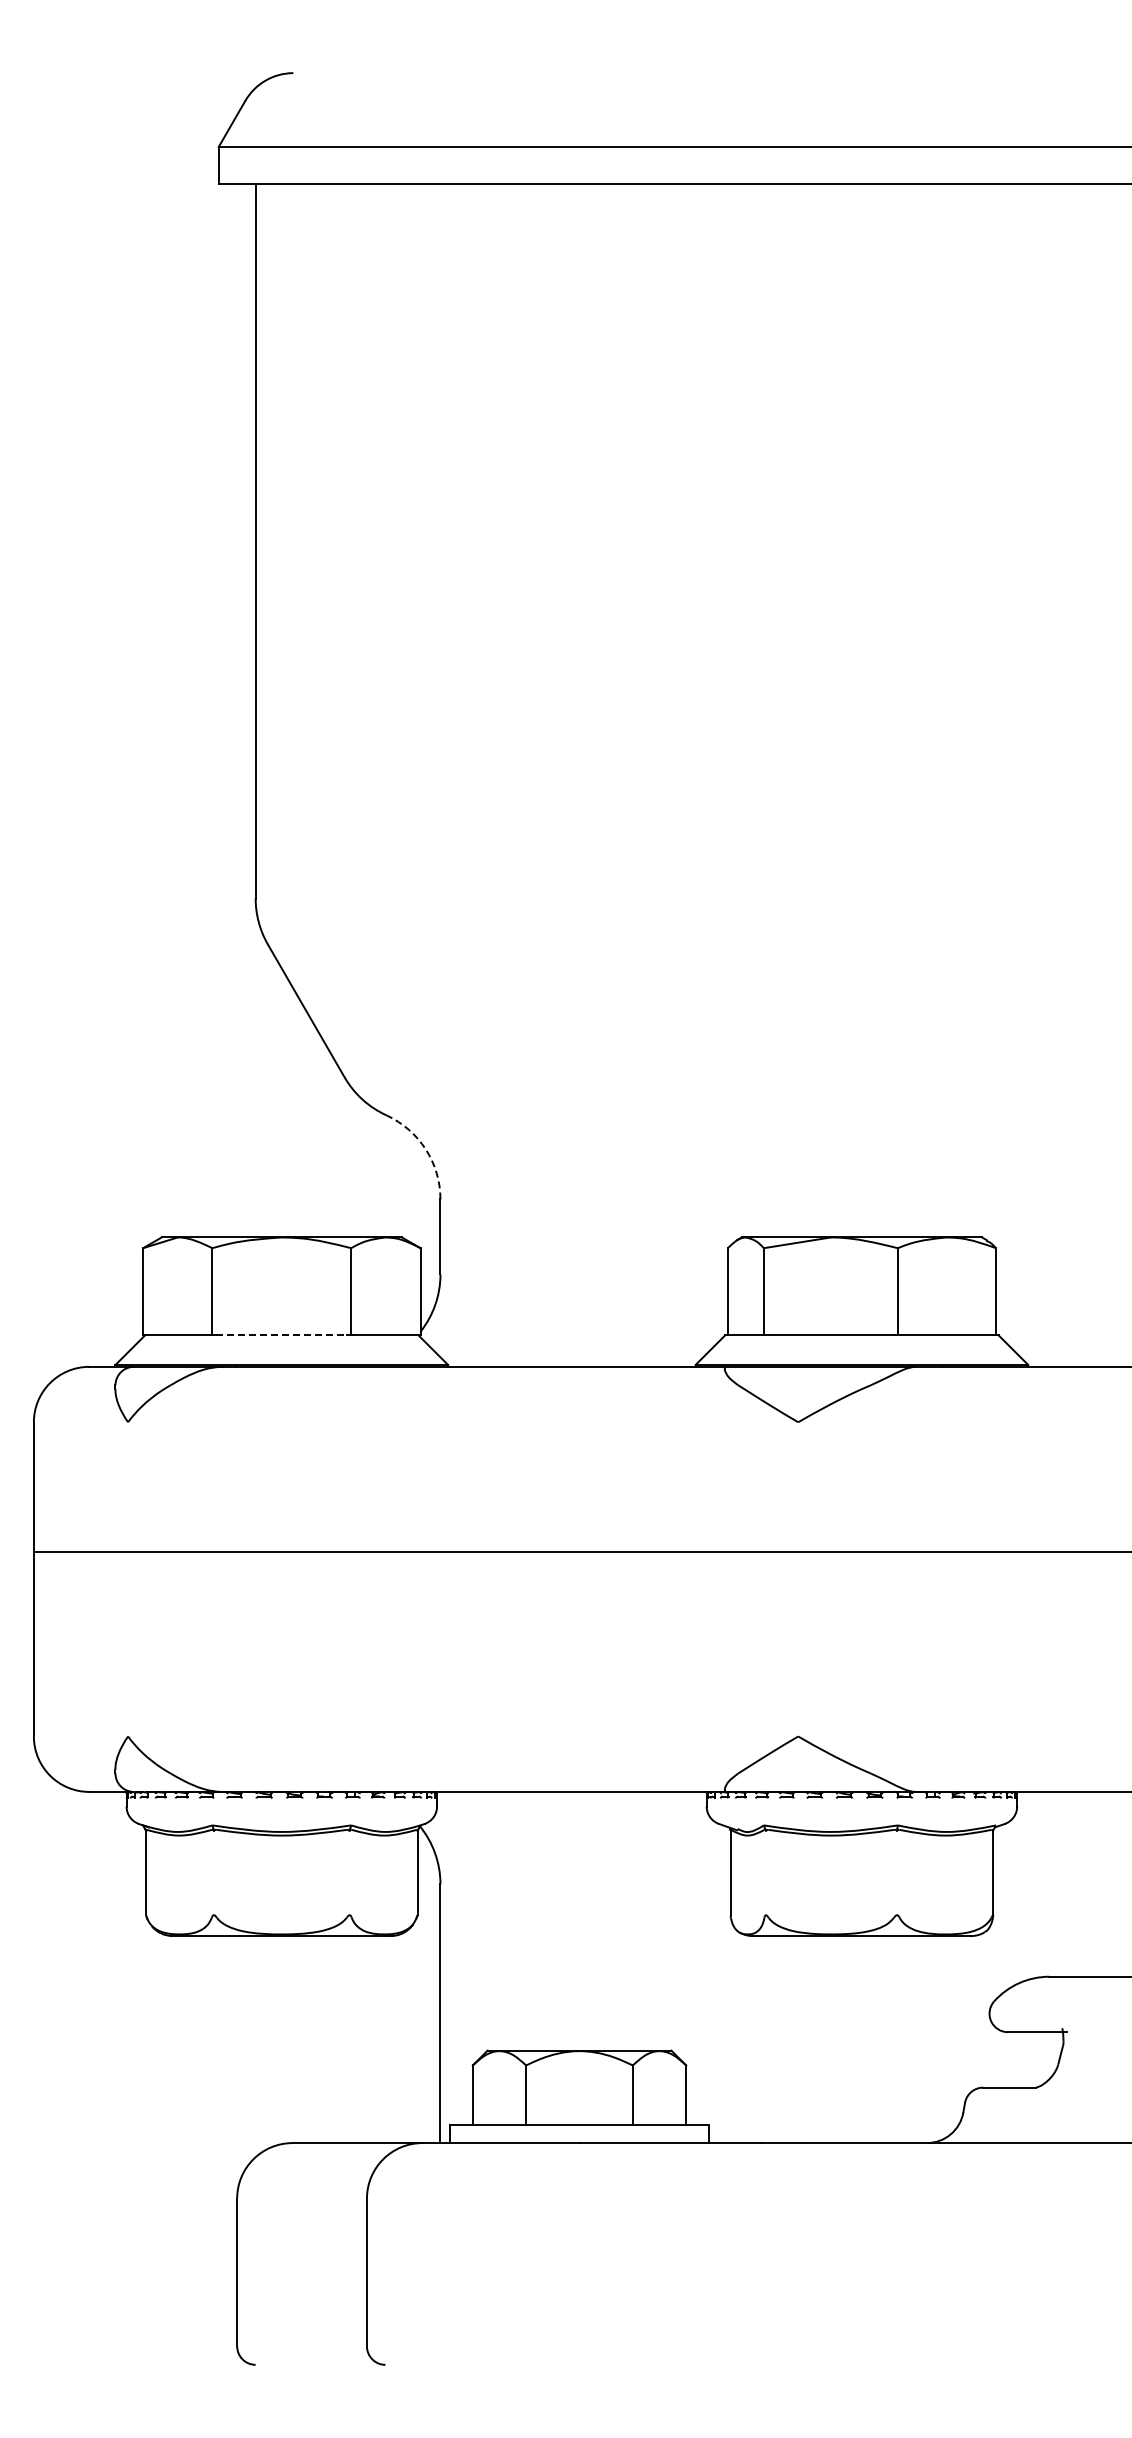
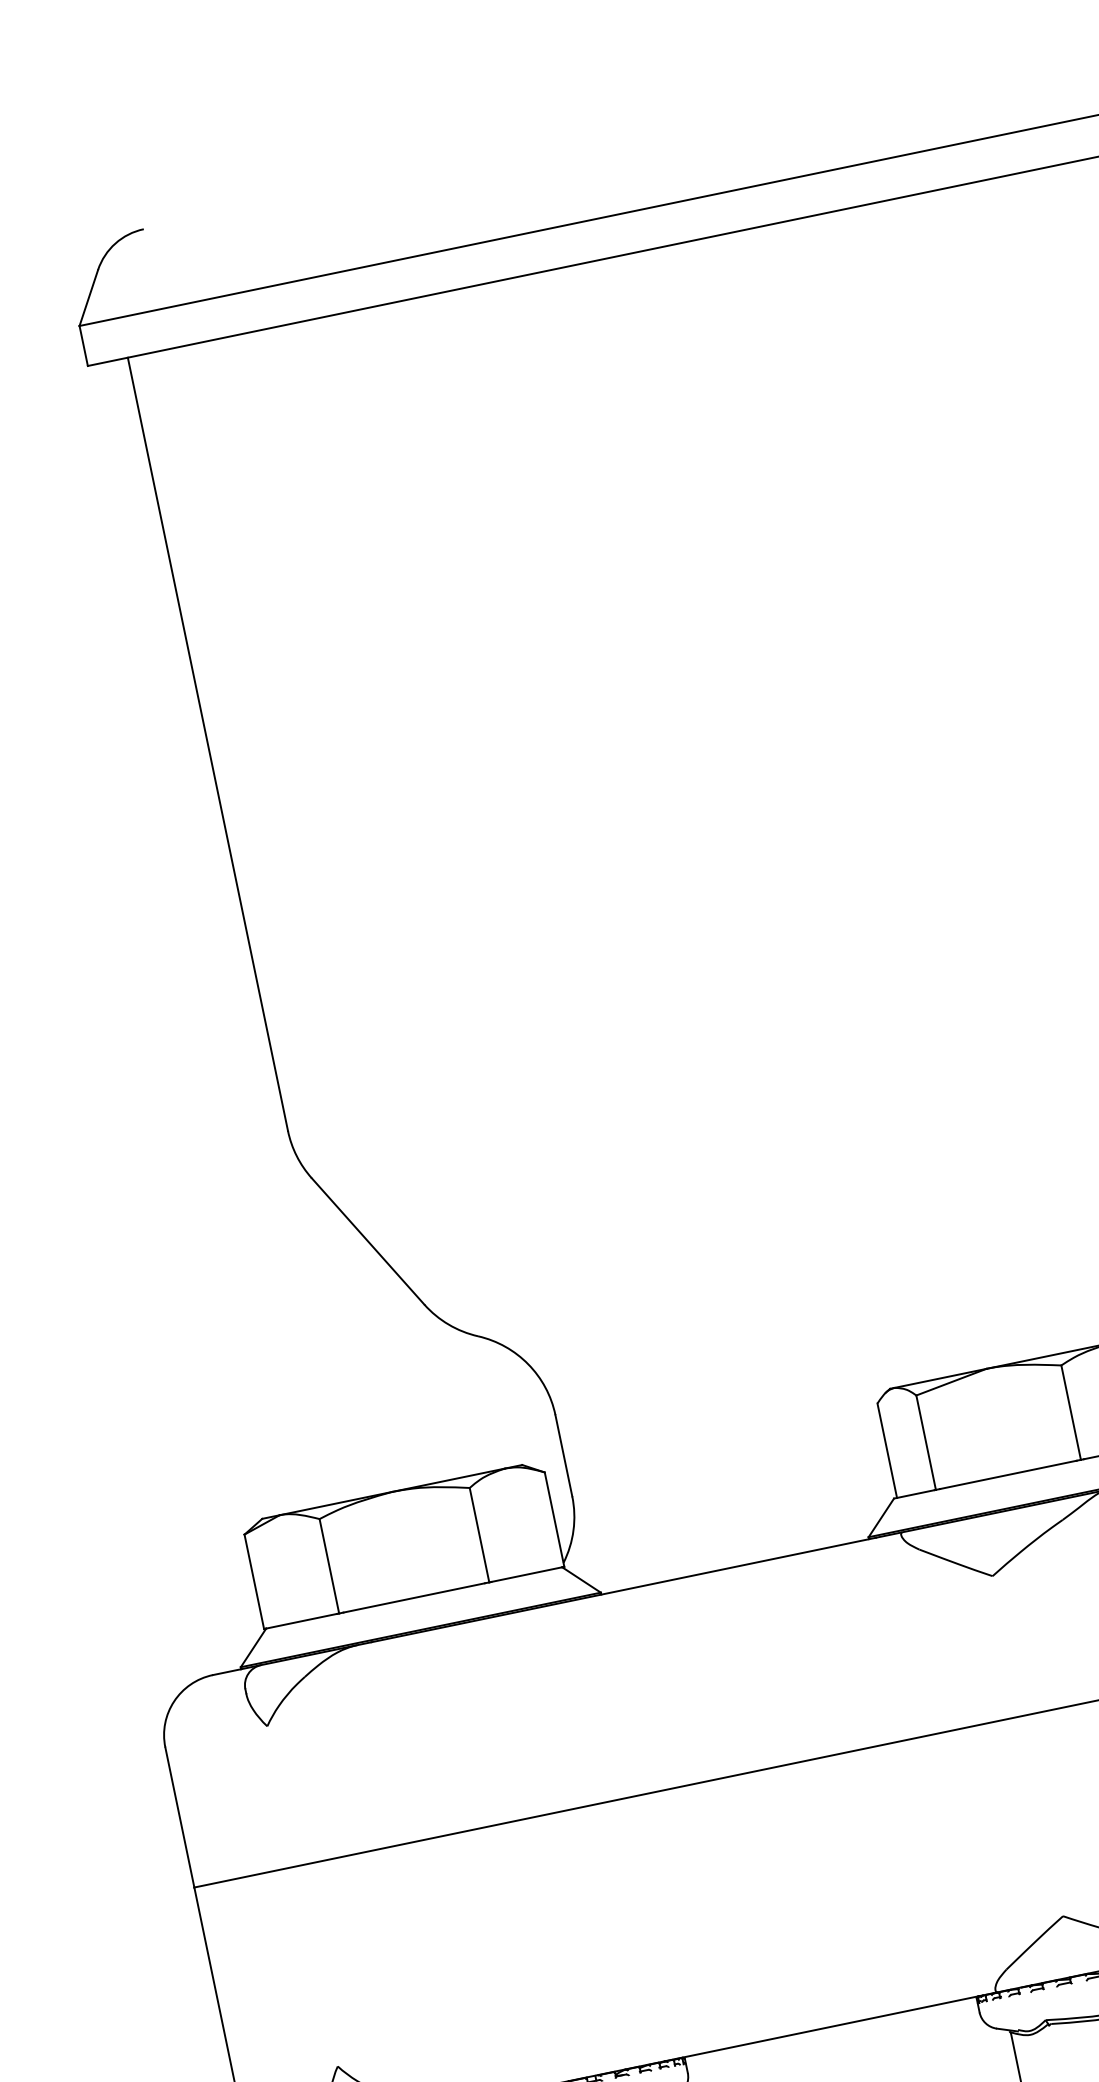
arc: (425, 1149) -> (528, 1364), dashed -> solid
line: (282, 1335) -> (414, 1597), dashed -> solid

